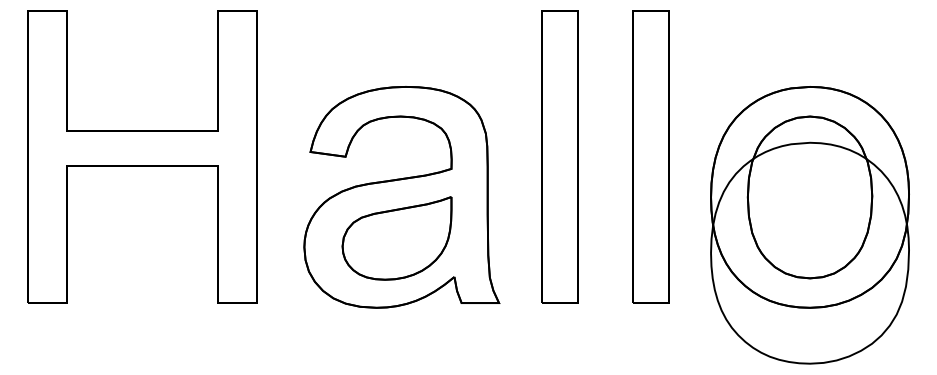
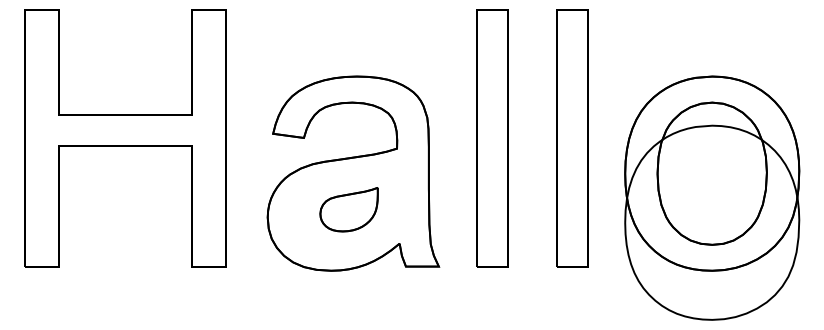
part: (396, 238) -> (348, 209), size x0.6

